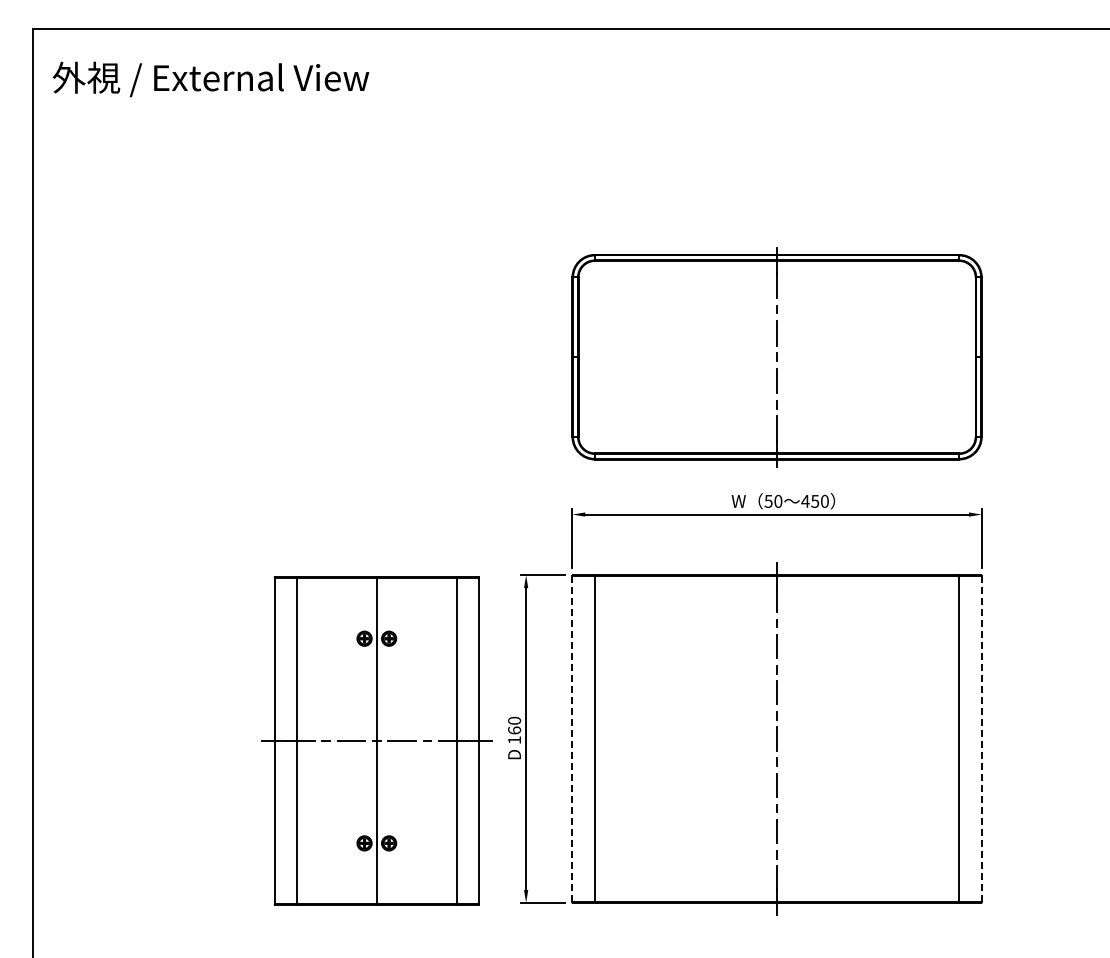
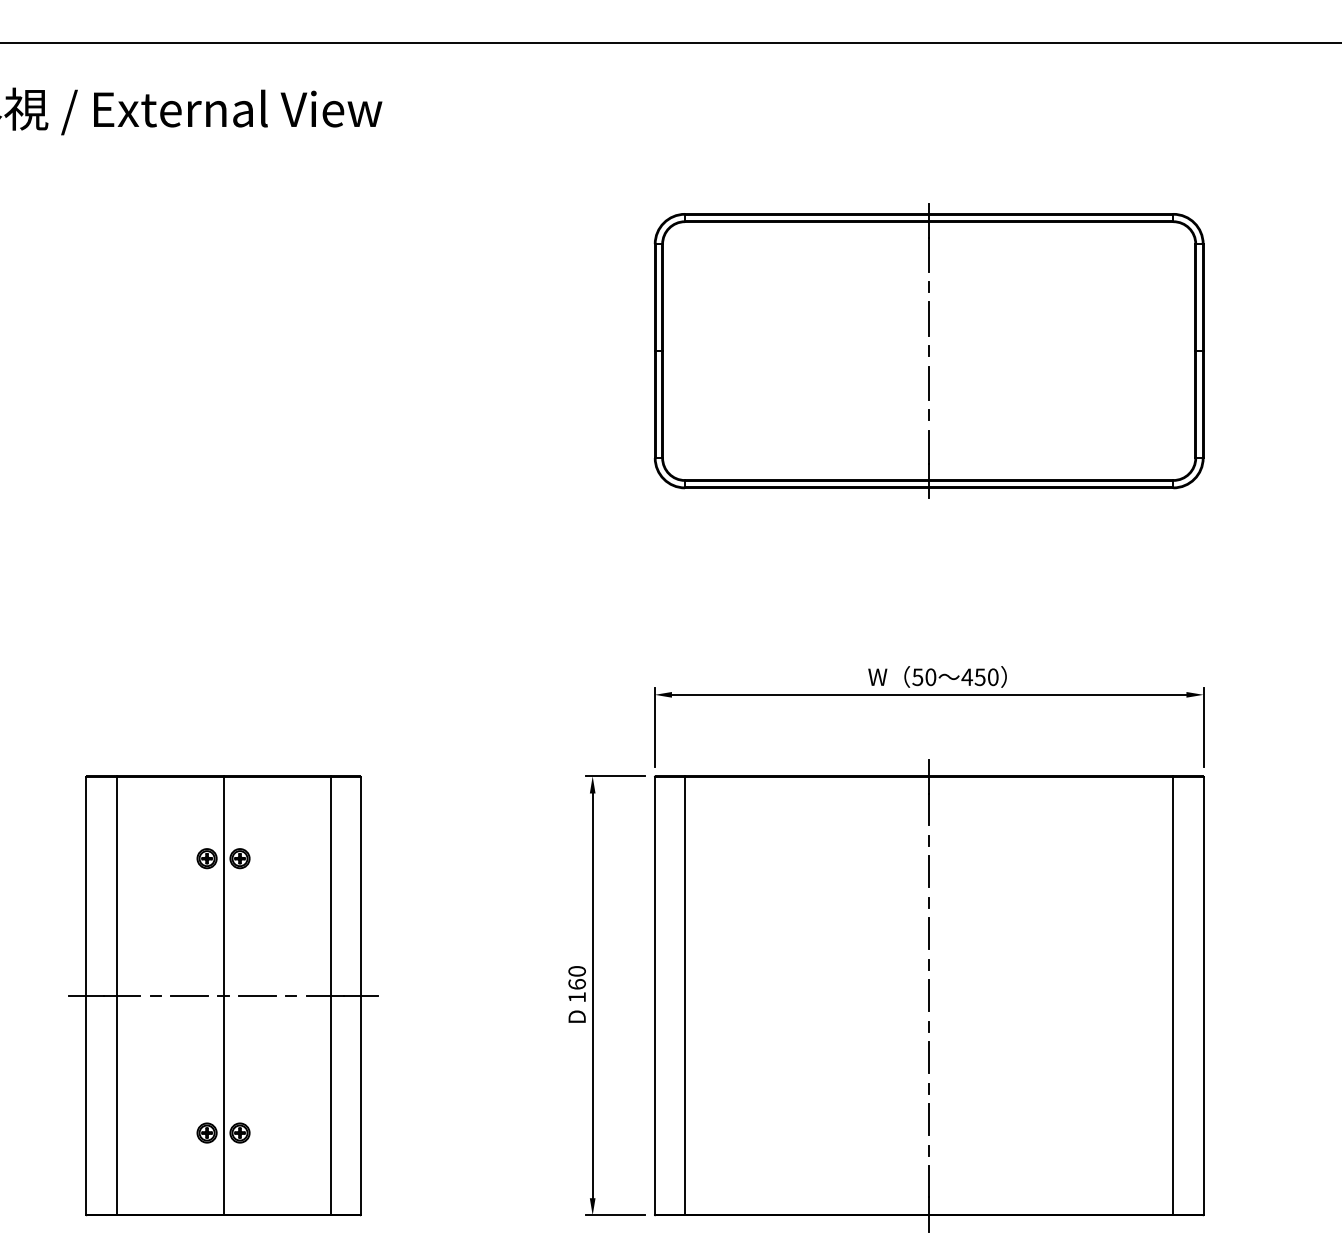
part: (776, 357) -> (928, 351), moved
line: (572, 738) -> (654, 995), dashed -> solid
line: (981, 739) -> (1203, 996), dashed -> solid
part: (376, 740) -> (223, 995), moved

